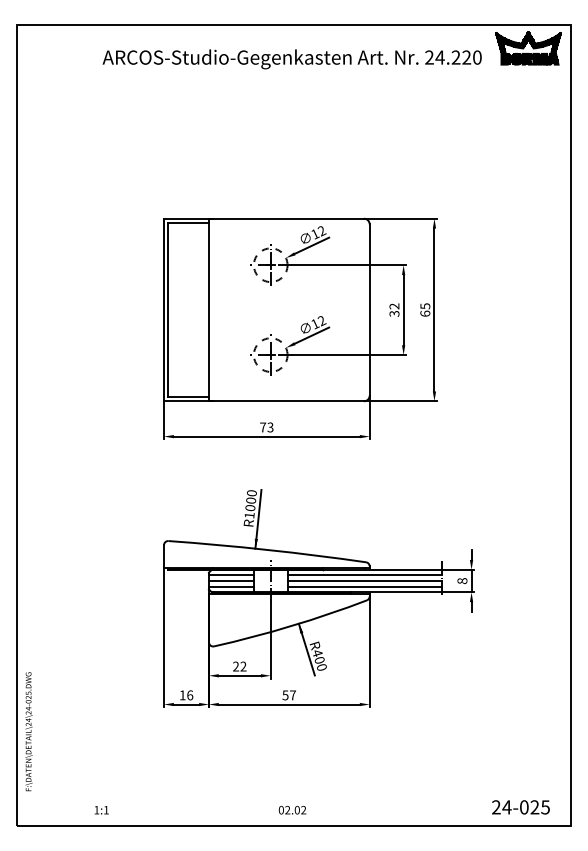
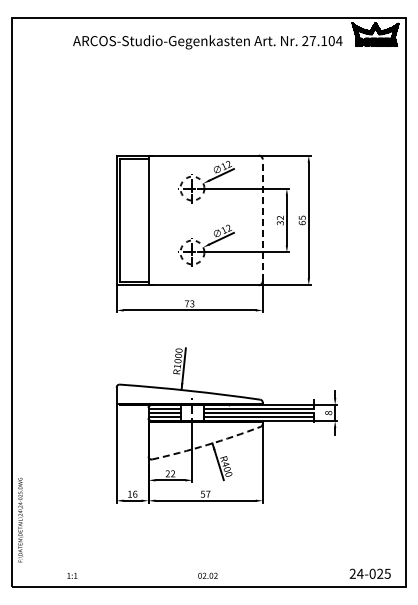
text: (457, 58) -> (325, 41), 24.220 -> 27.104
line: (369, 310) -> (262, 220), solid -> dashed
arc: (291, 626) -> (207, 445), solid -> dashed

